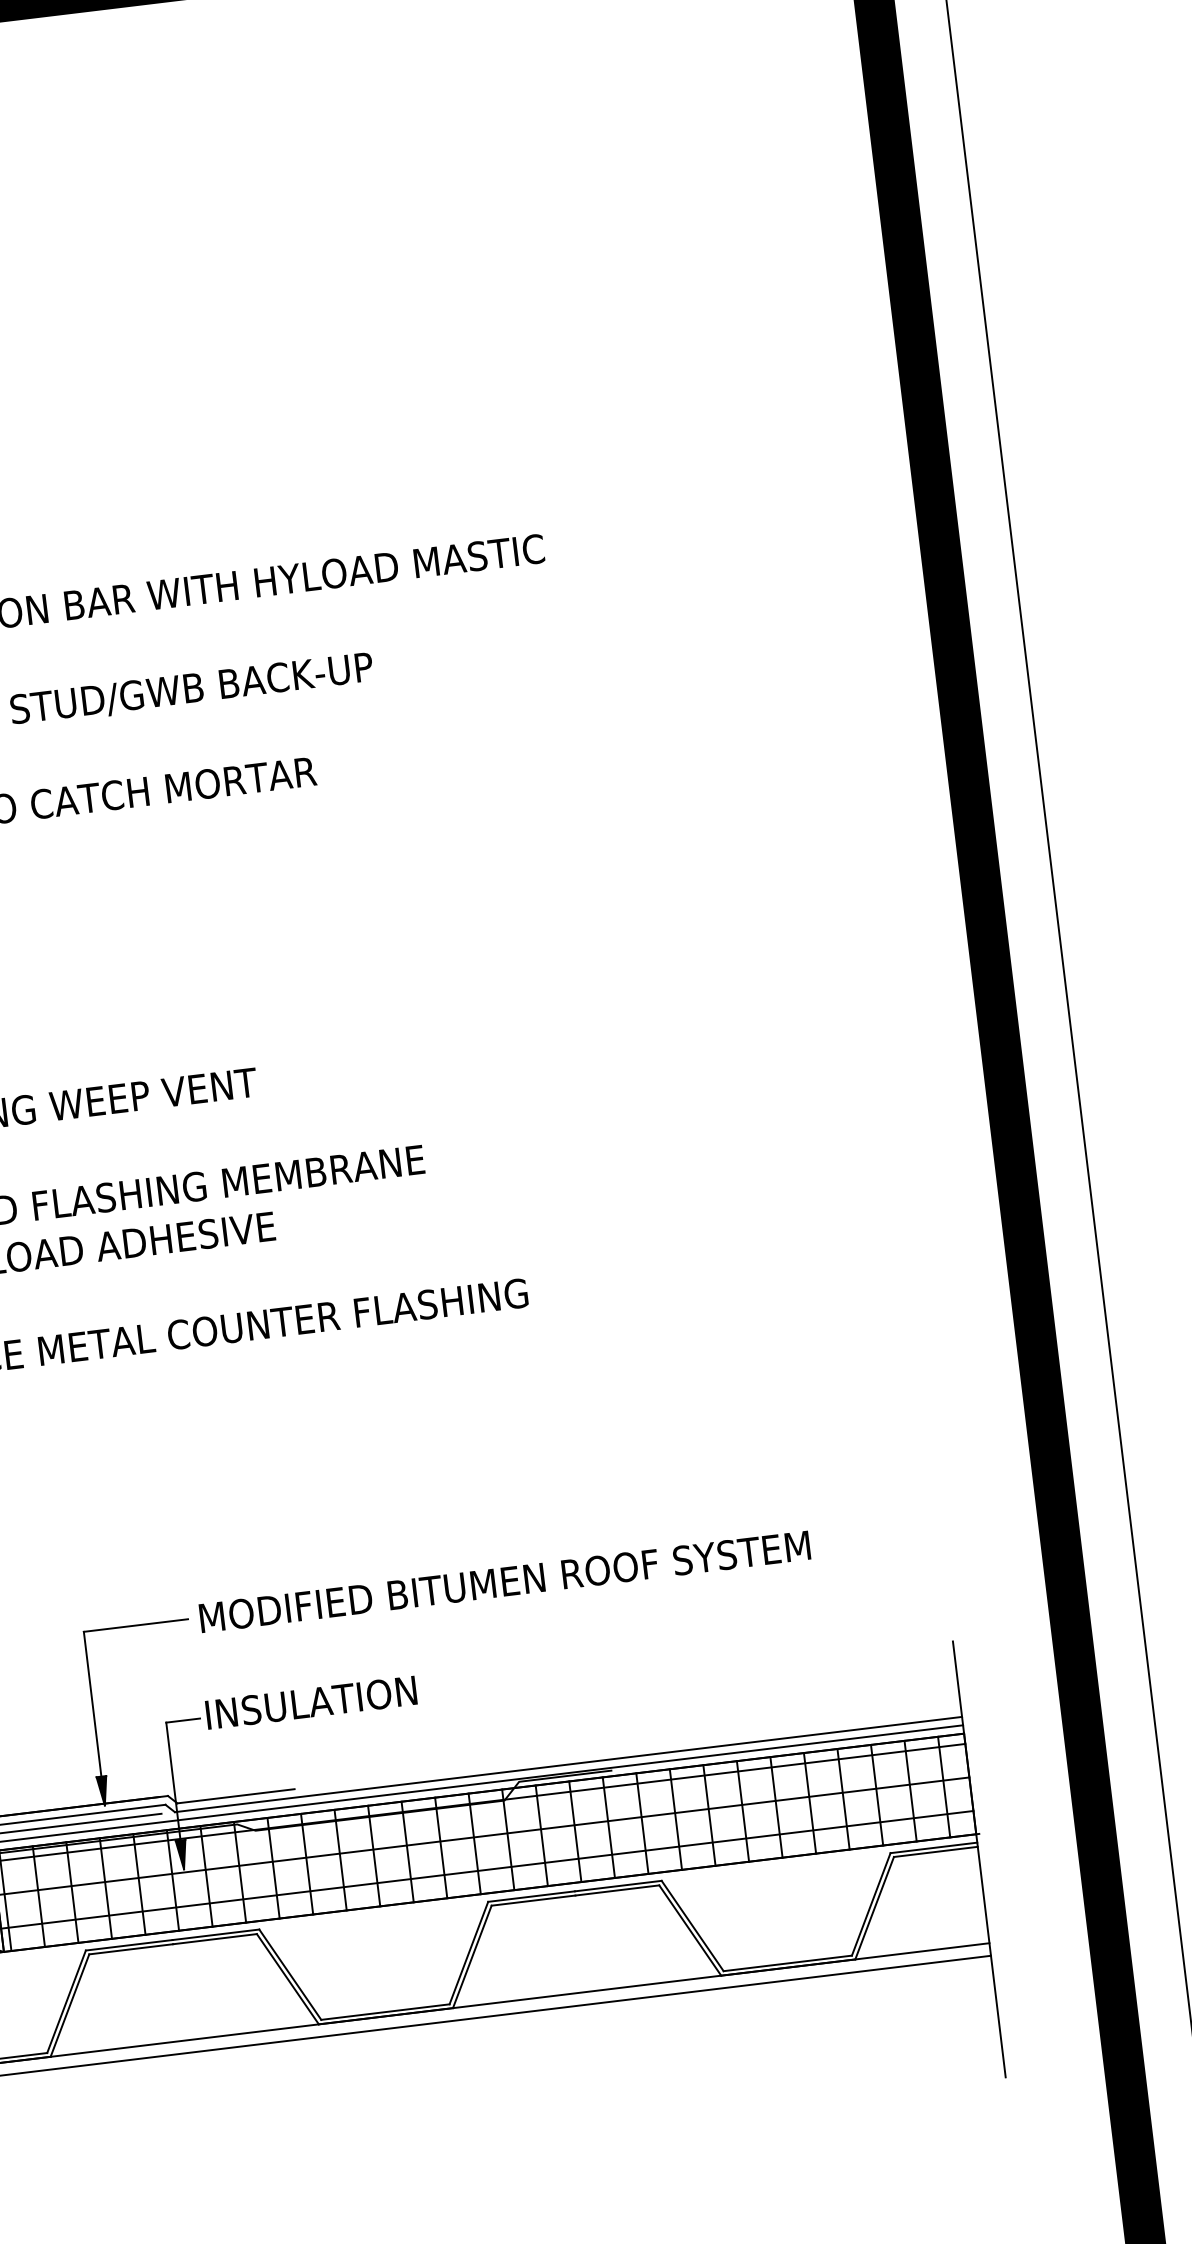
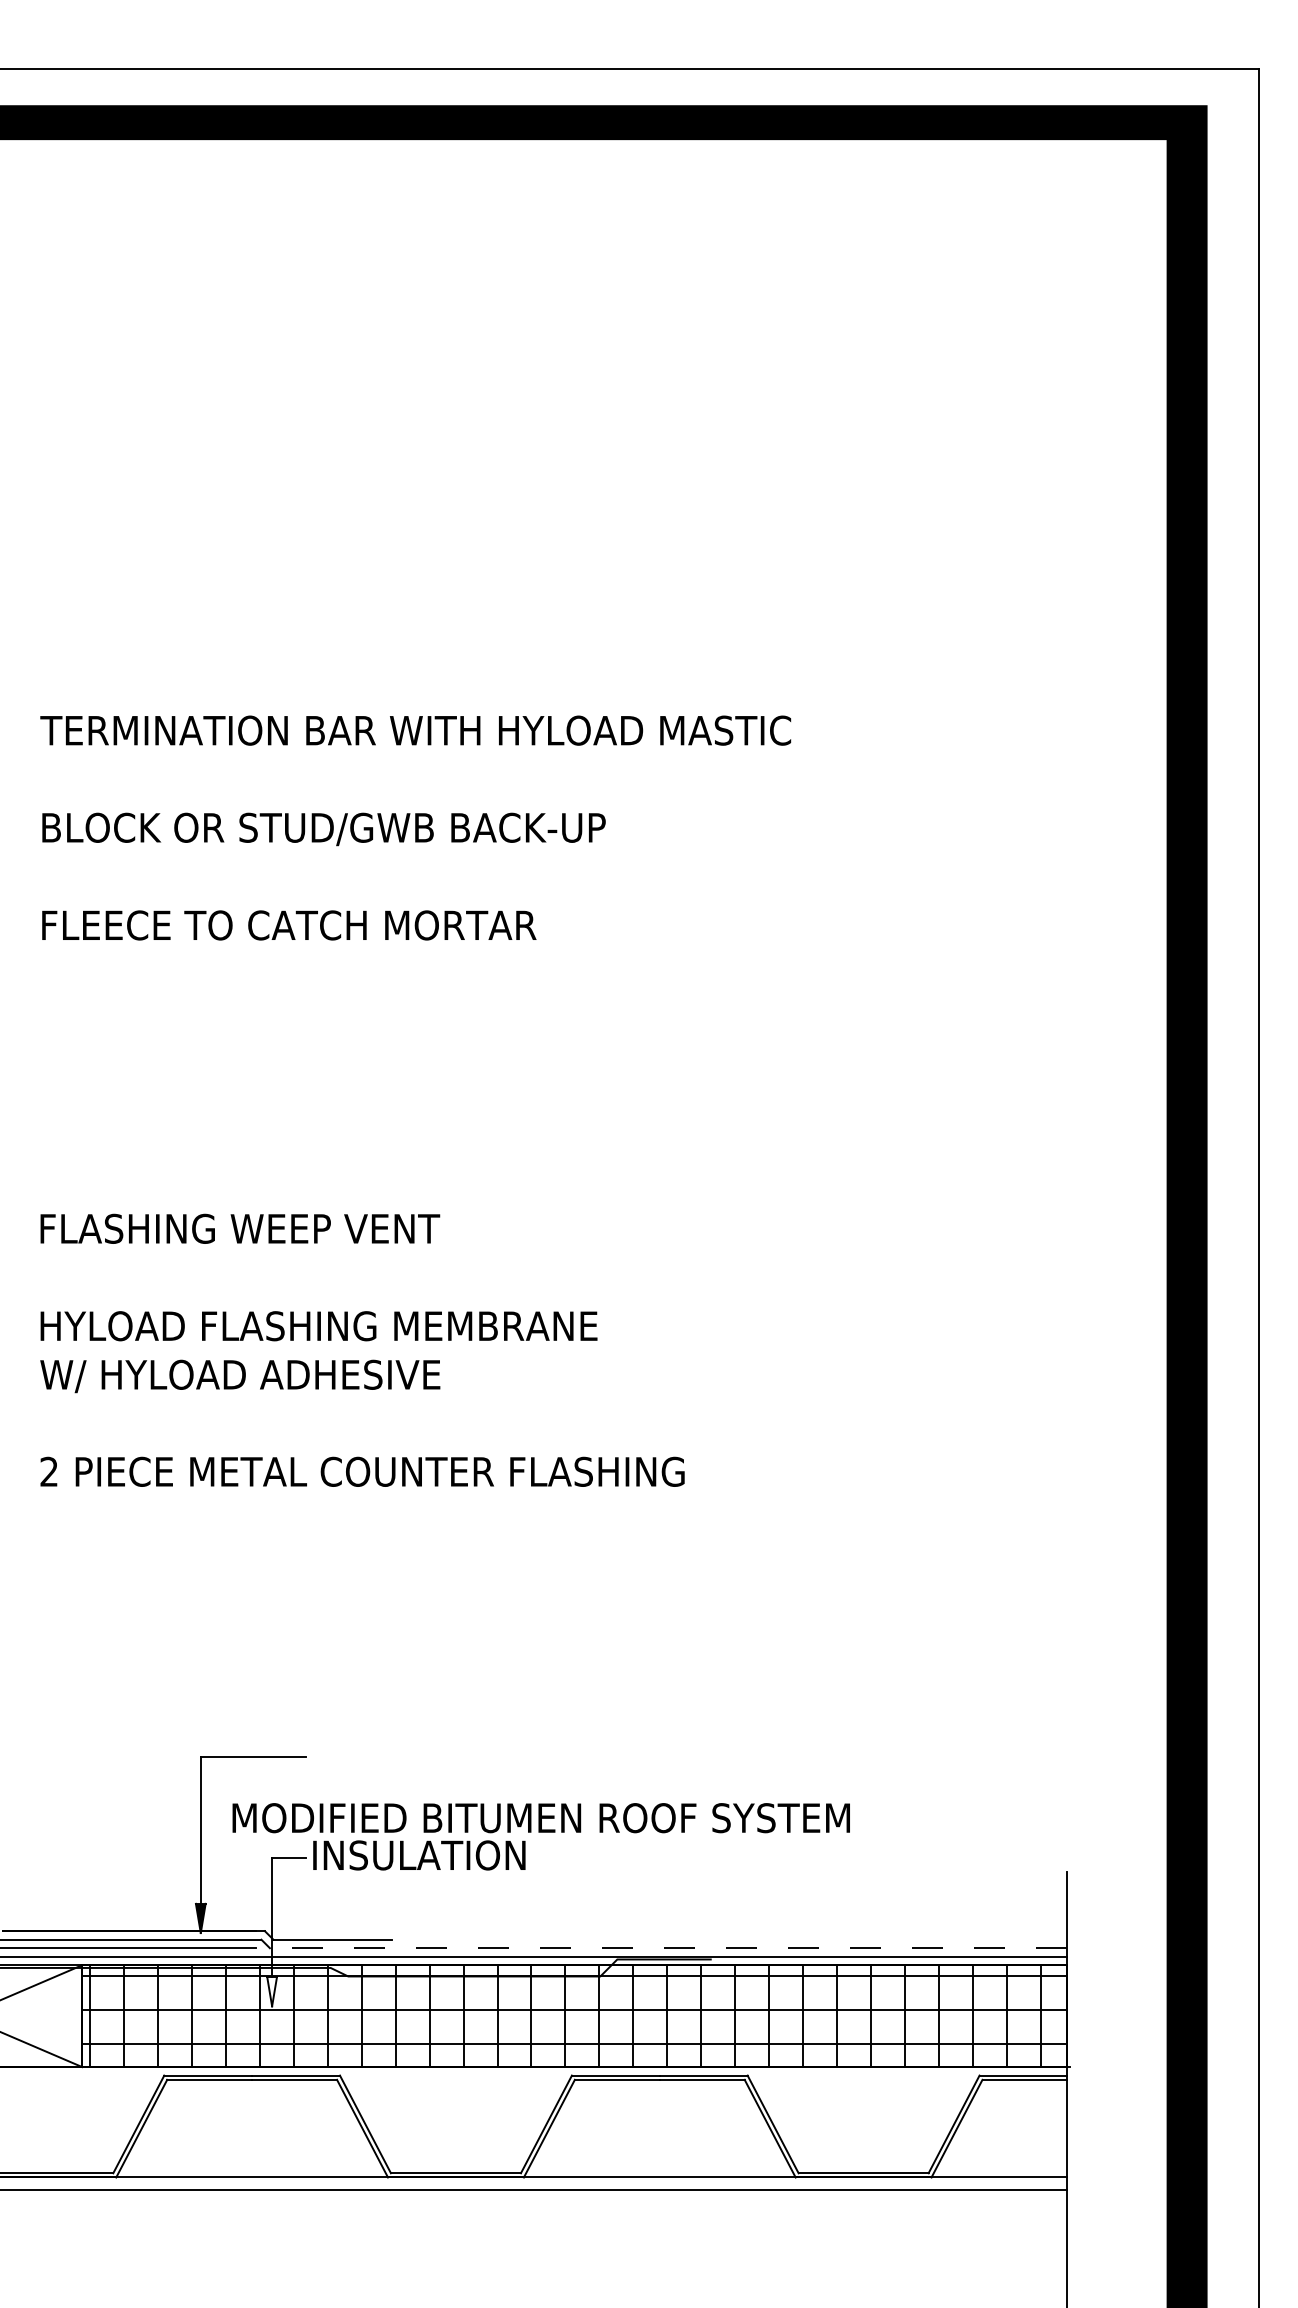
text: (504, 1582) -> (540, 1818), moved
line: (568, 1764) -> (668, 1948), solid -> dashed
fill: (181, 1854) -> (271, 1991), removed

